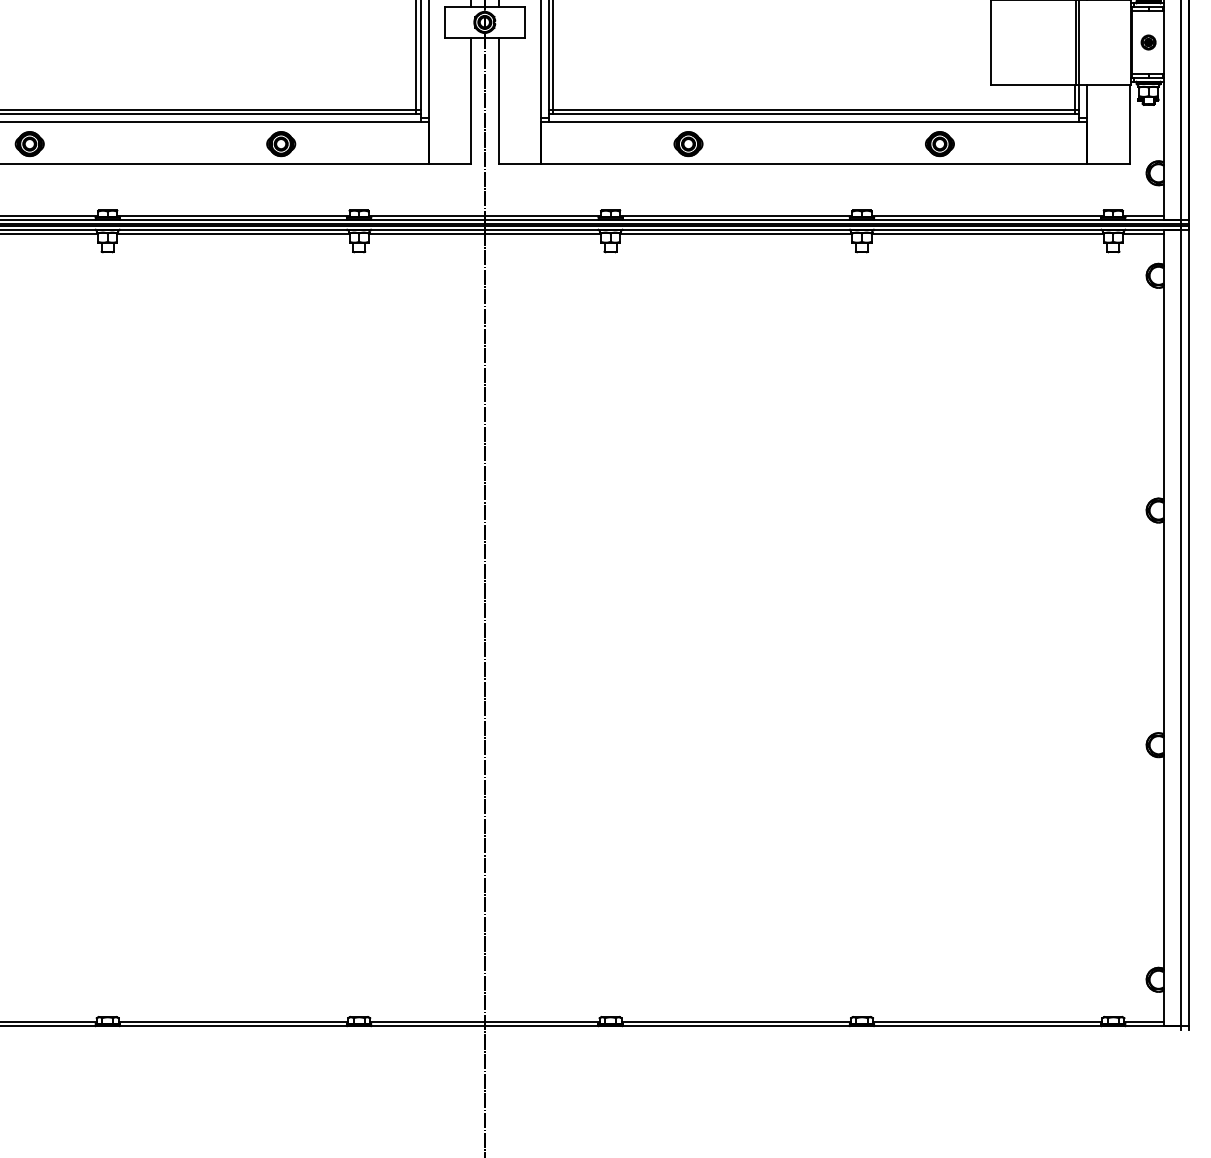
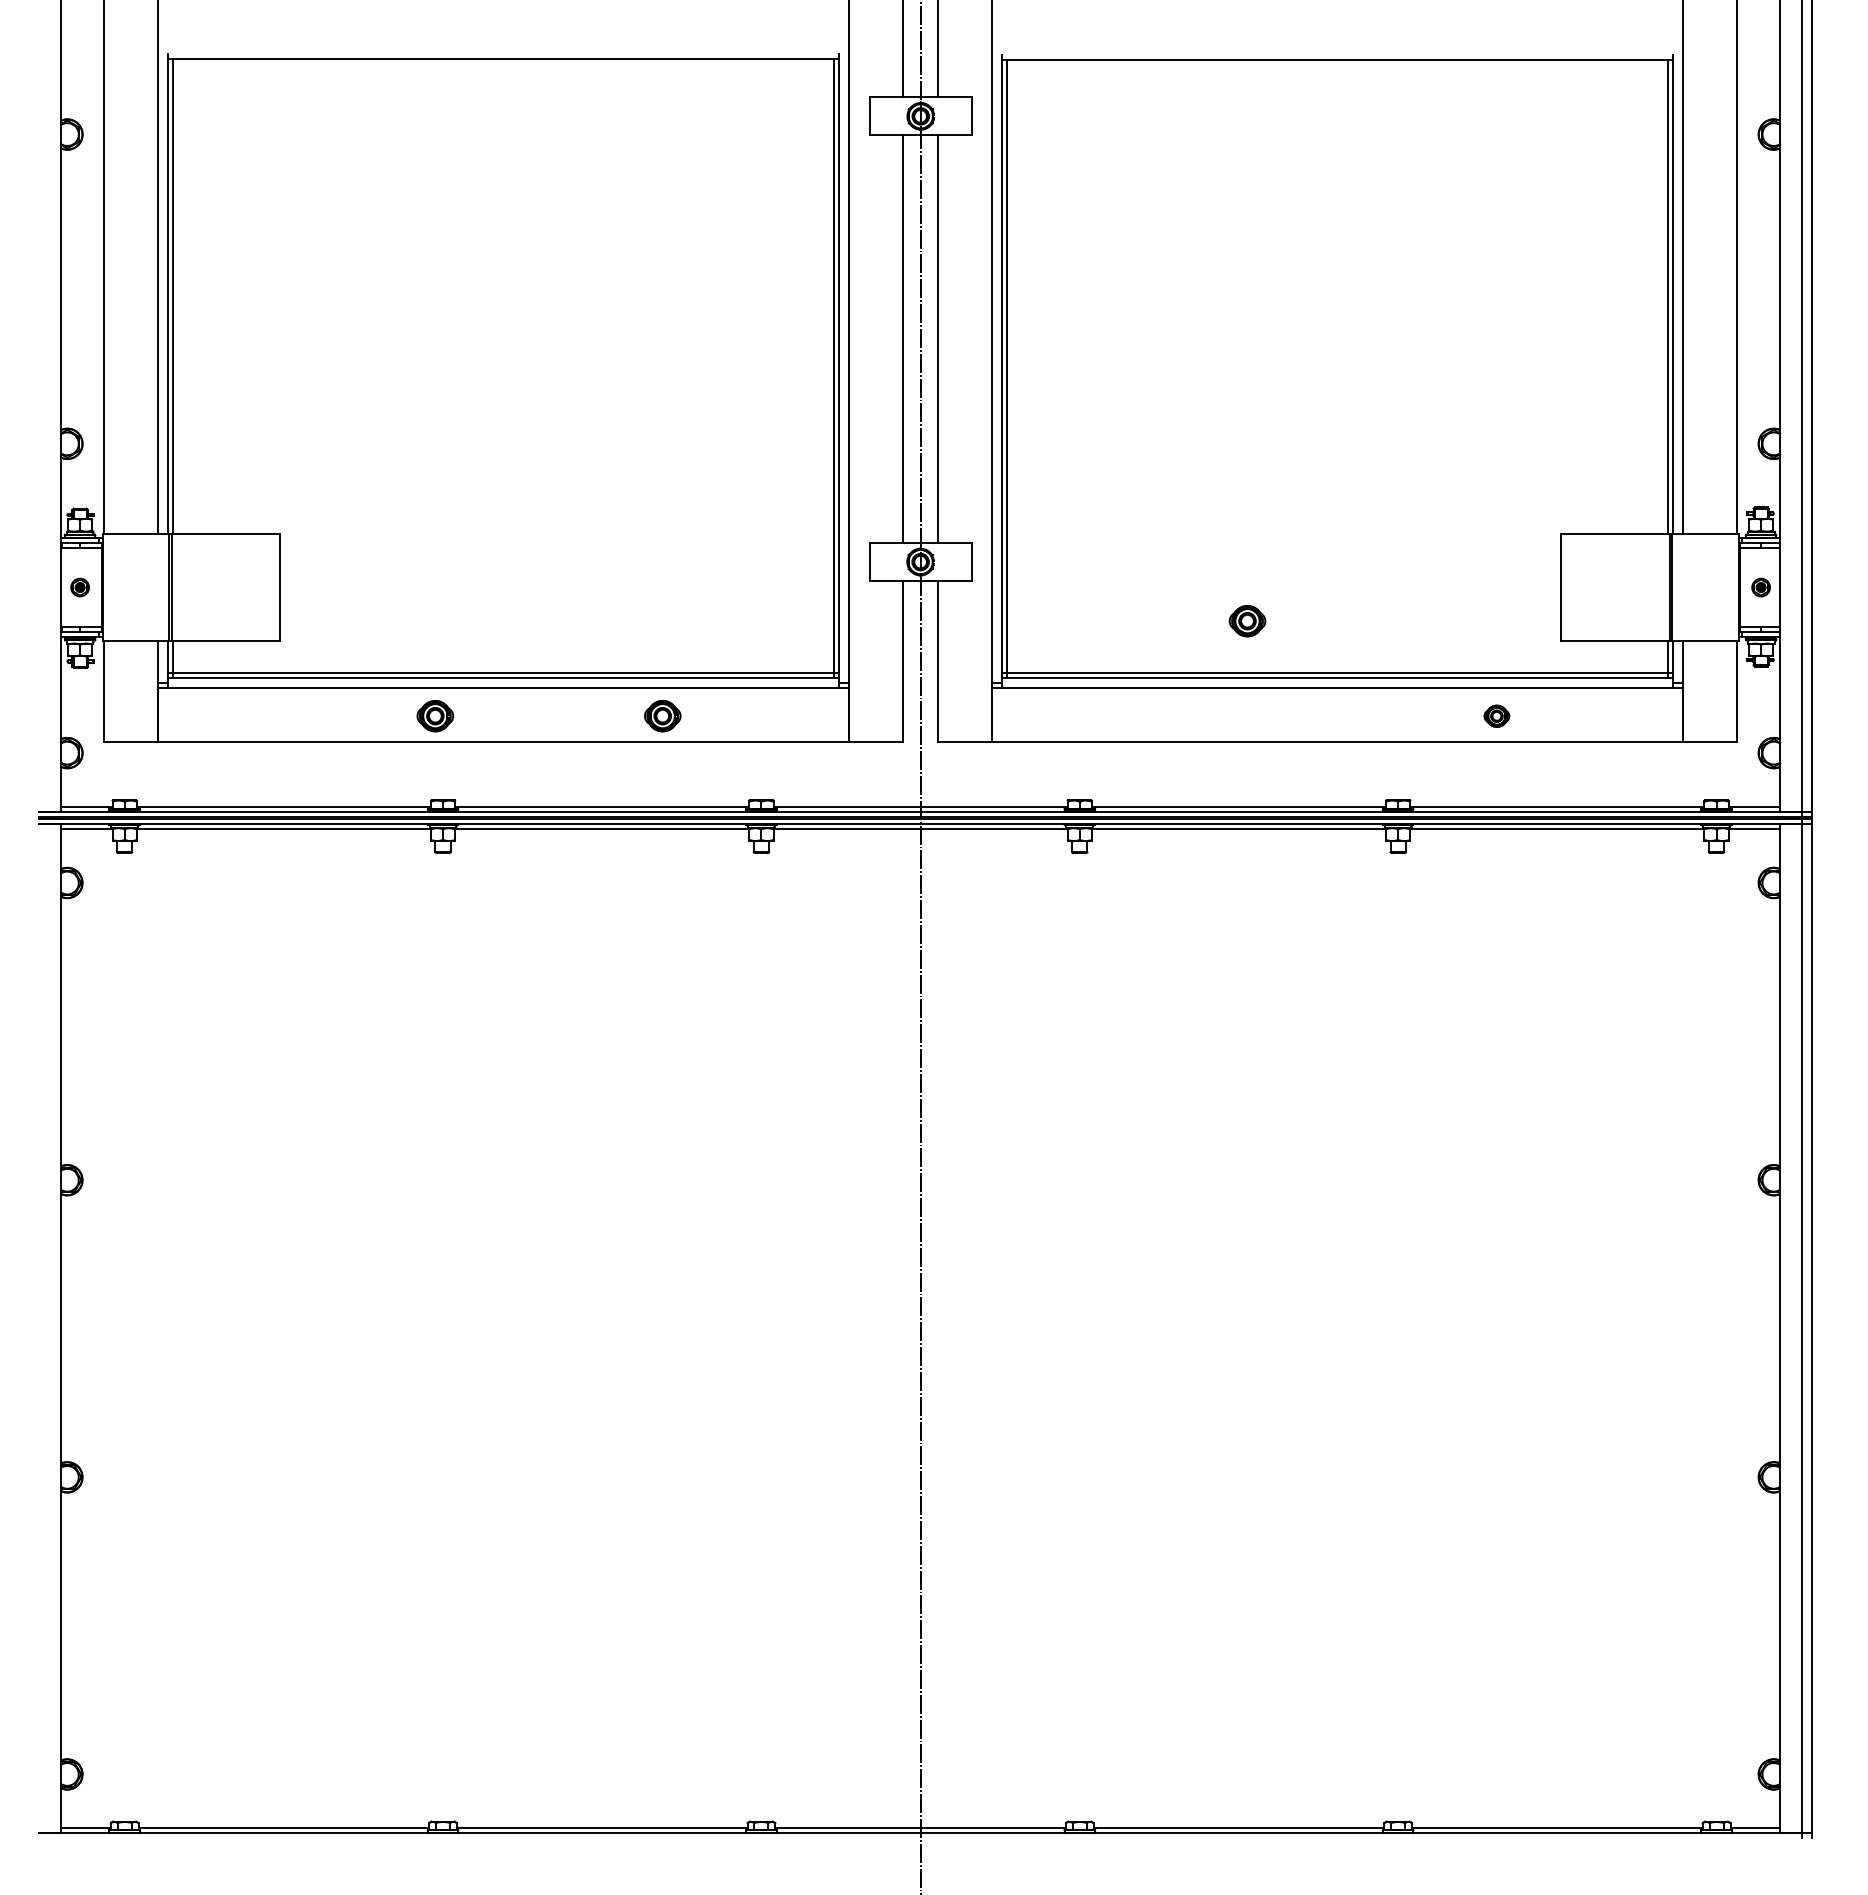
part: (29, 144) -> (435, 716), moved
part: (688, 144) -> (1247, 621), moved
part: (939, 144) -> (1496, 716), size x0.7

